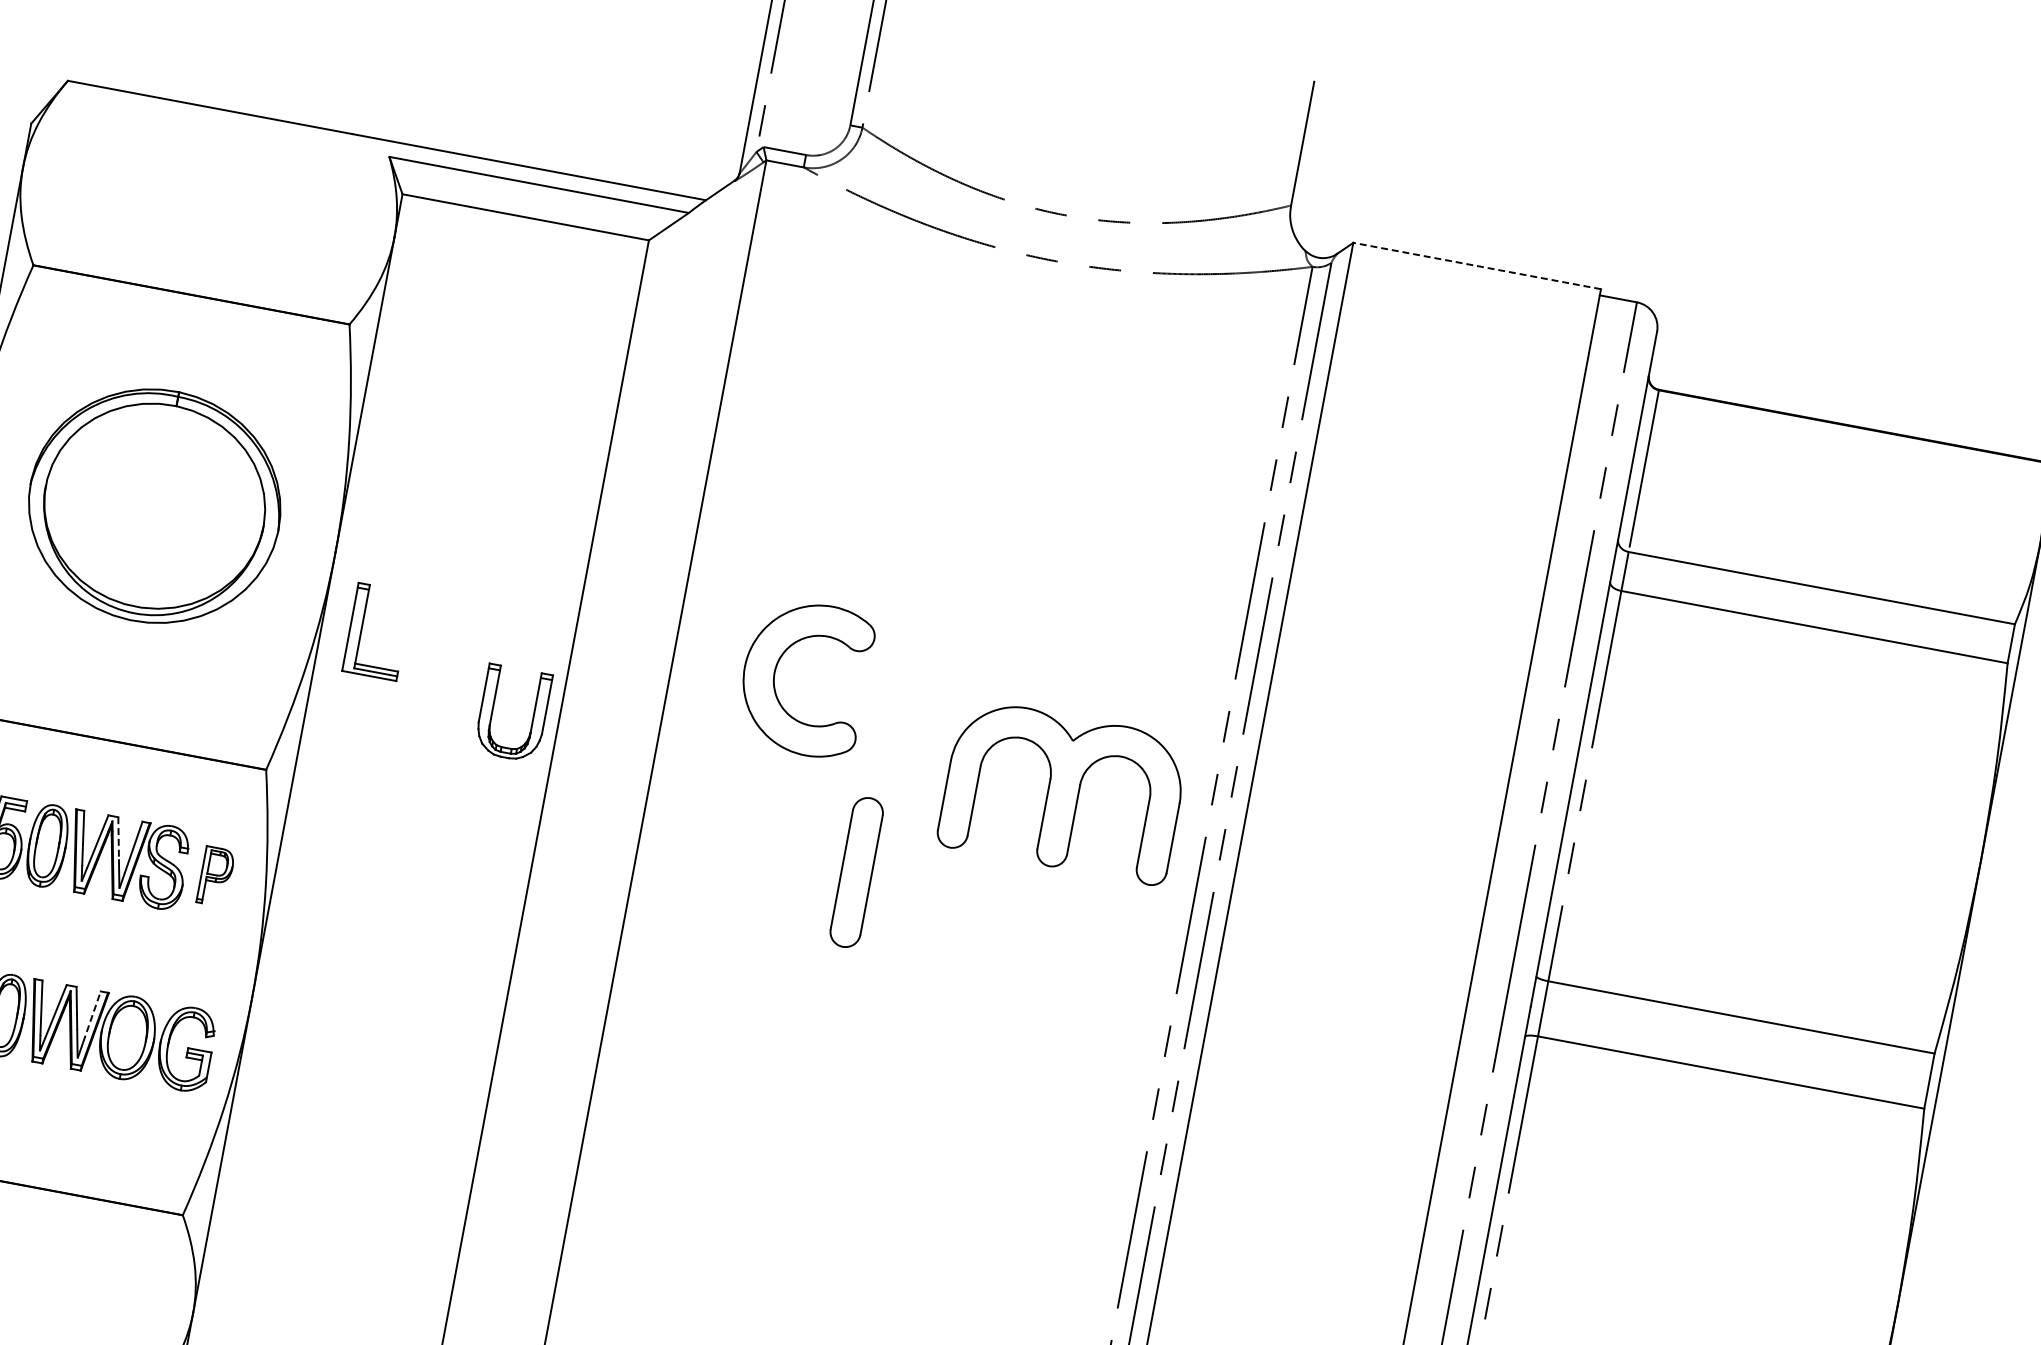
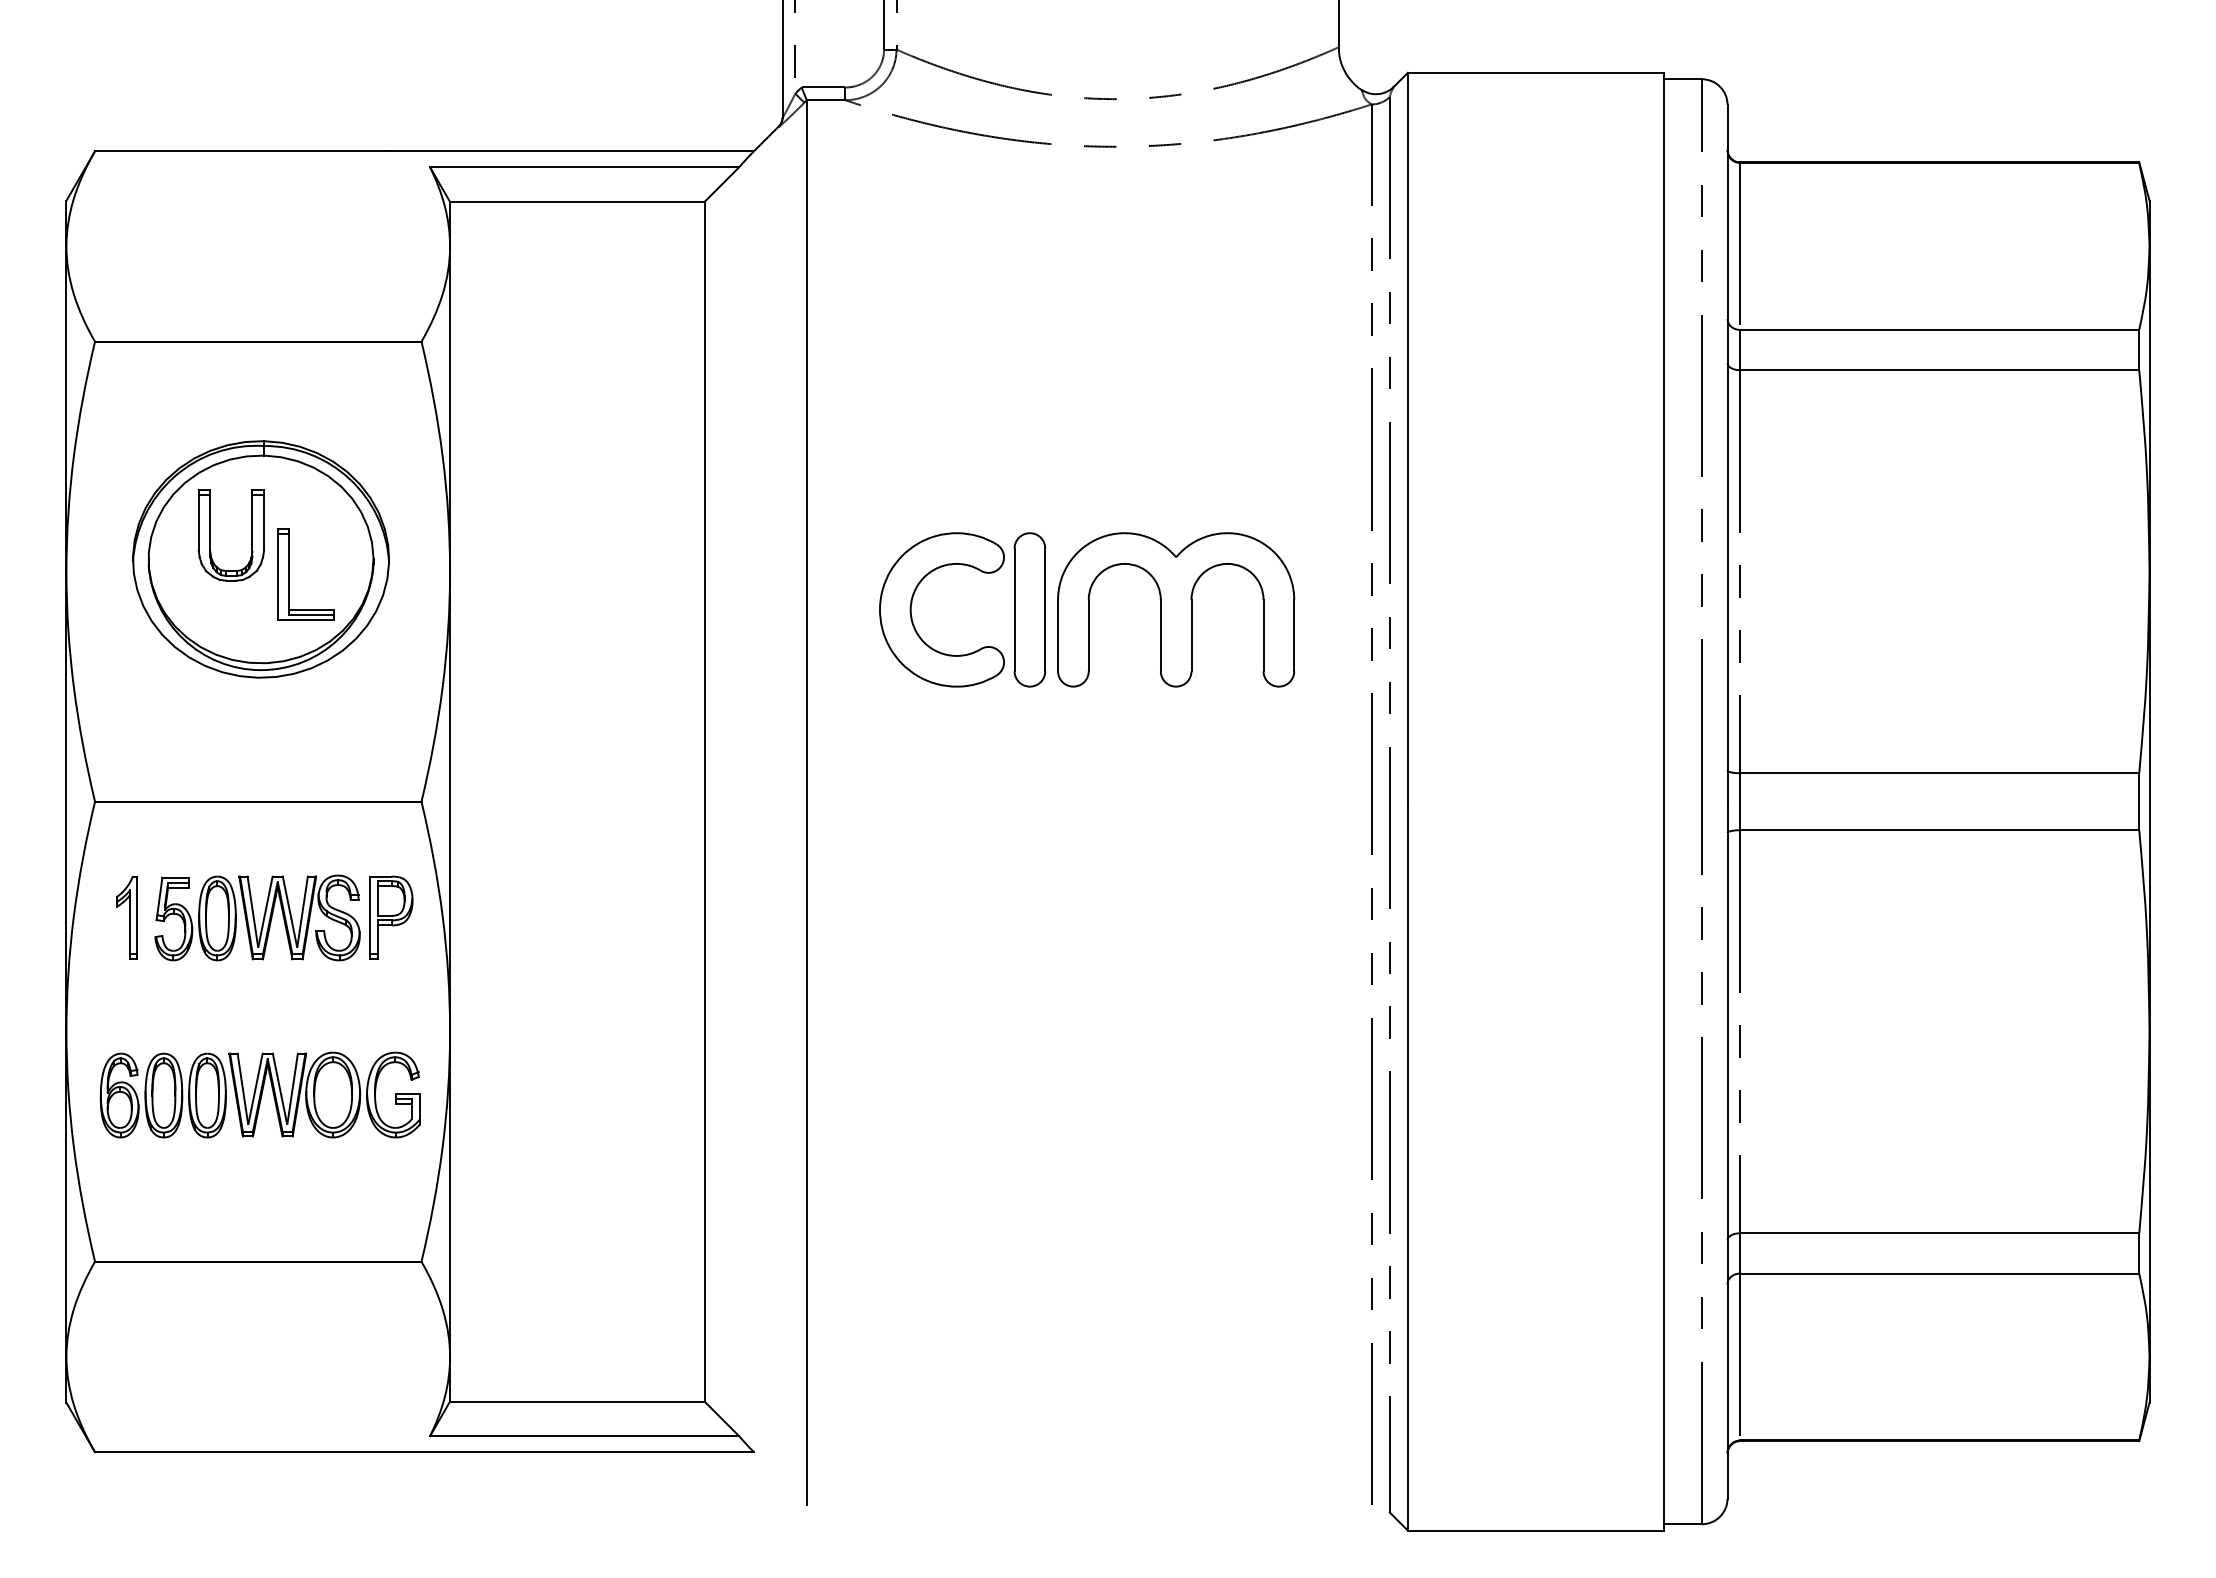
line: (1476, 265) -> (1535, 72), dashed -> solid
part: (361, 629) -> (289, 574), moved
part: (492, 709) -> (210, 535), moved
part: (1063, 791) -> (1176, 609), moved
line: (118, 839) -> (287, 898), dashed -> solid
part: (856, 872) -> (1029, 609), moved
part: (216, 876) -> (391, 917), size x1.43
line: (91, 1016) -> (293, 1080), dashed -> solid

